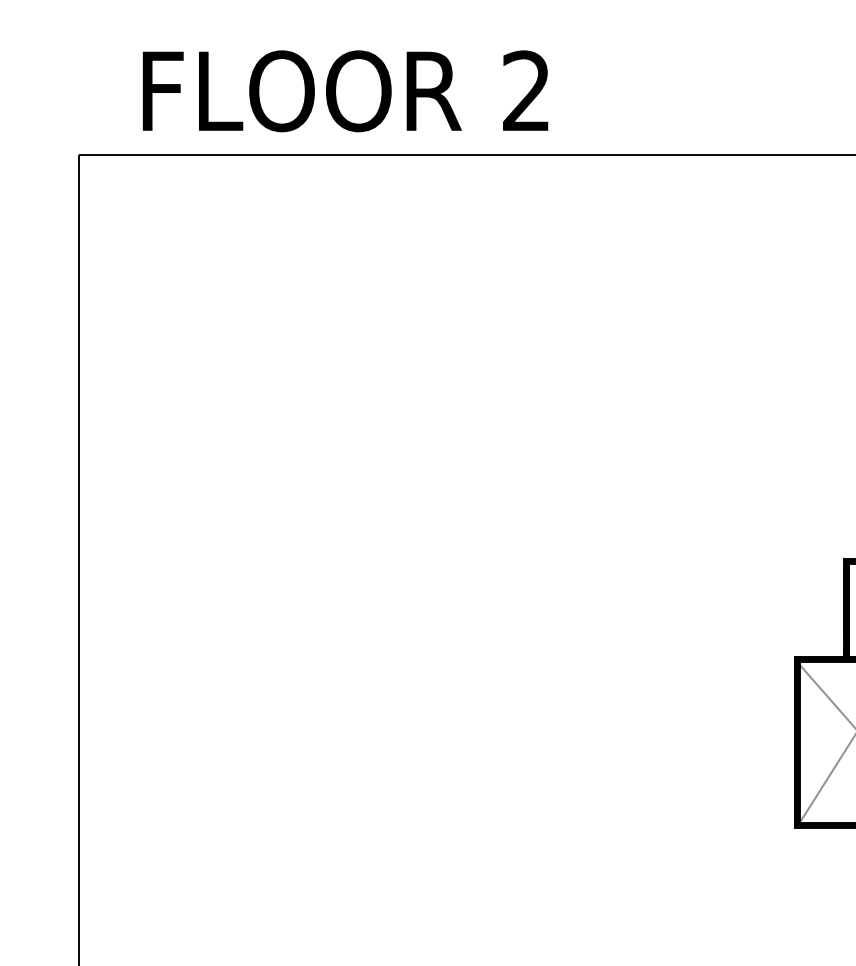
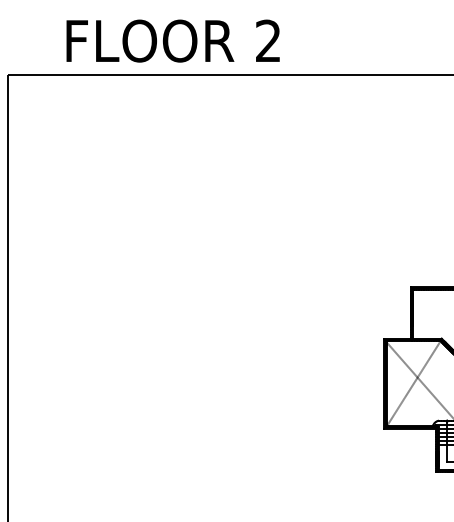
text: (344, 90) -> (172, 40), moved

